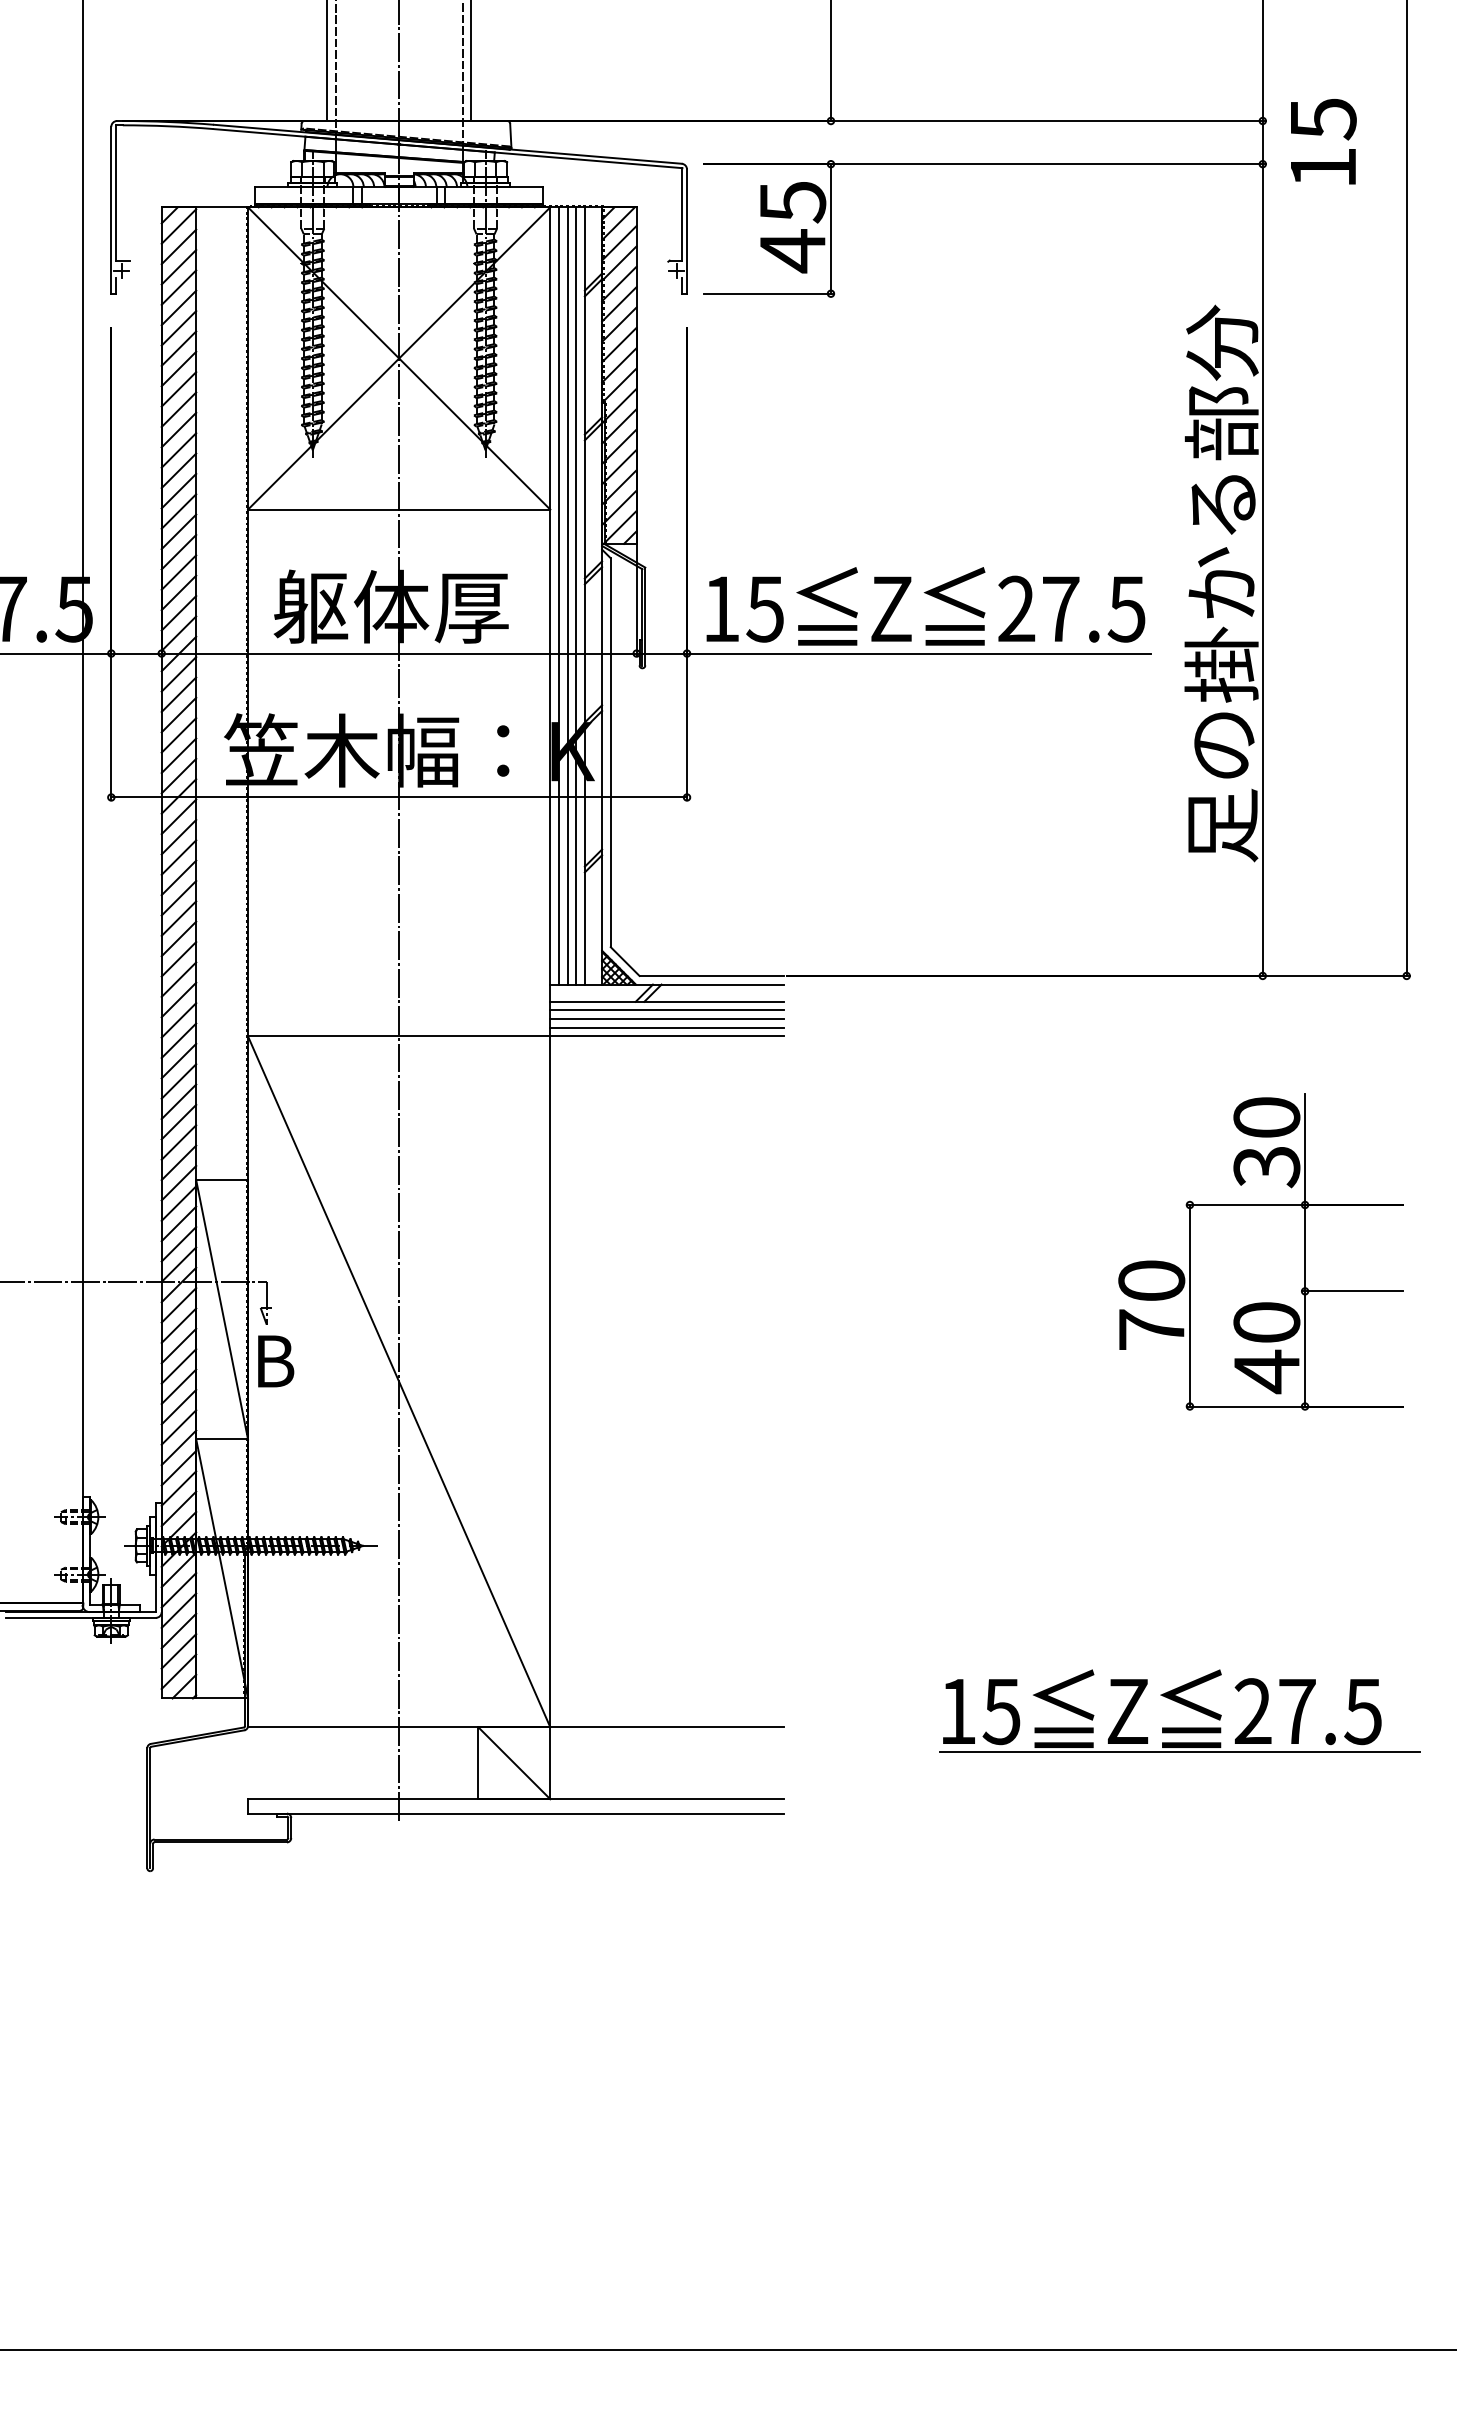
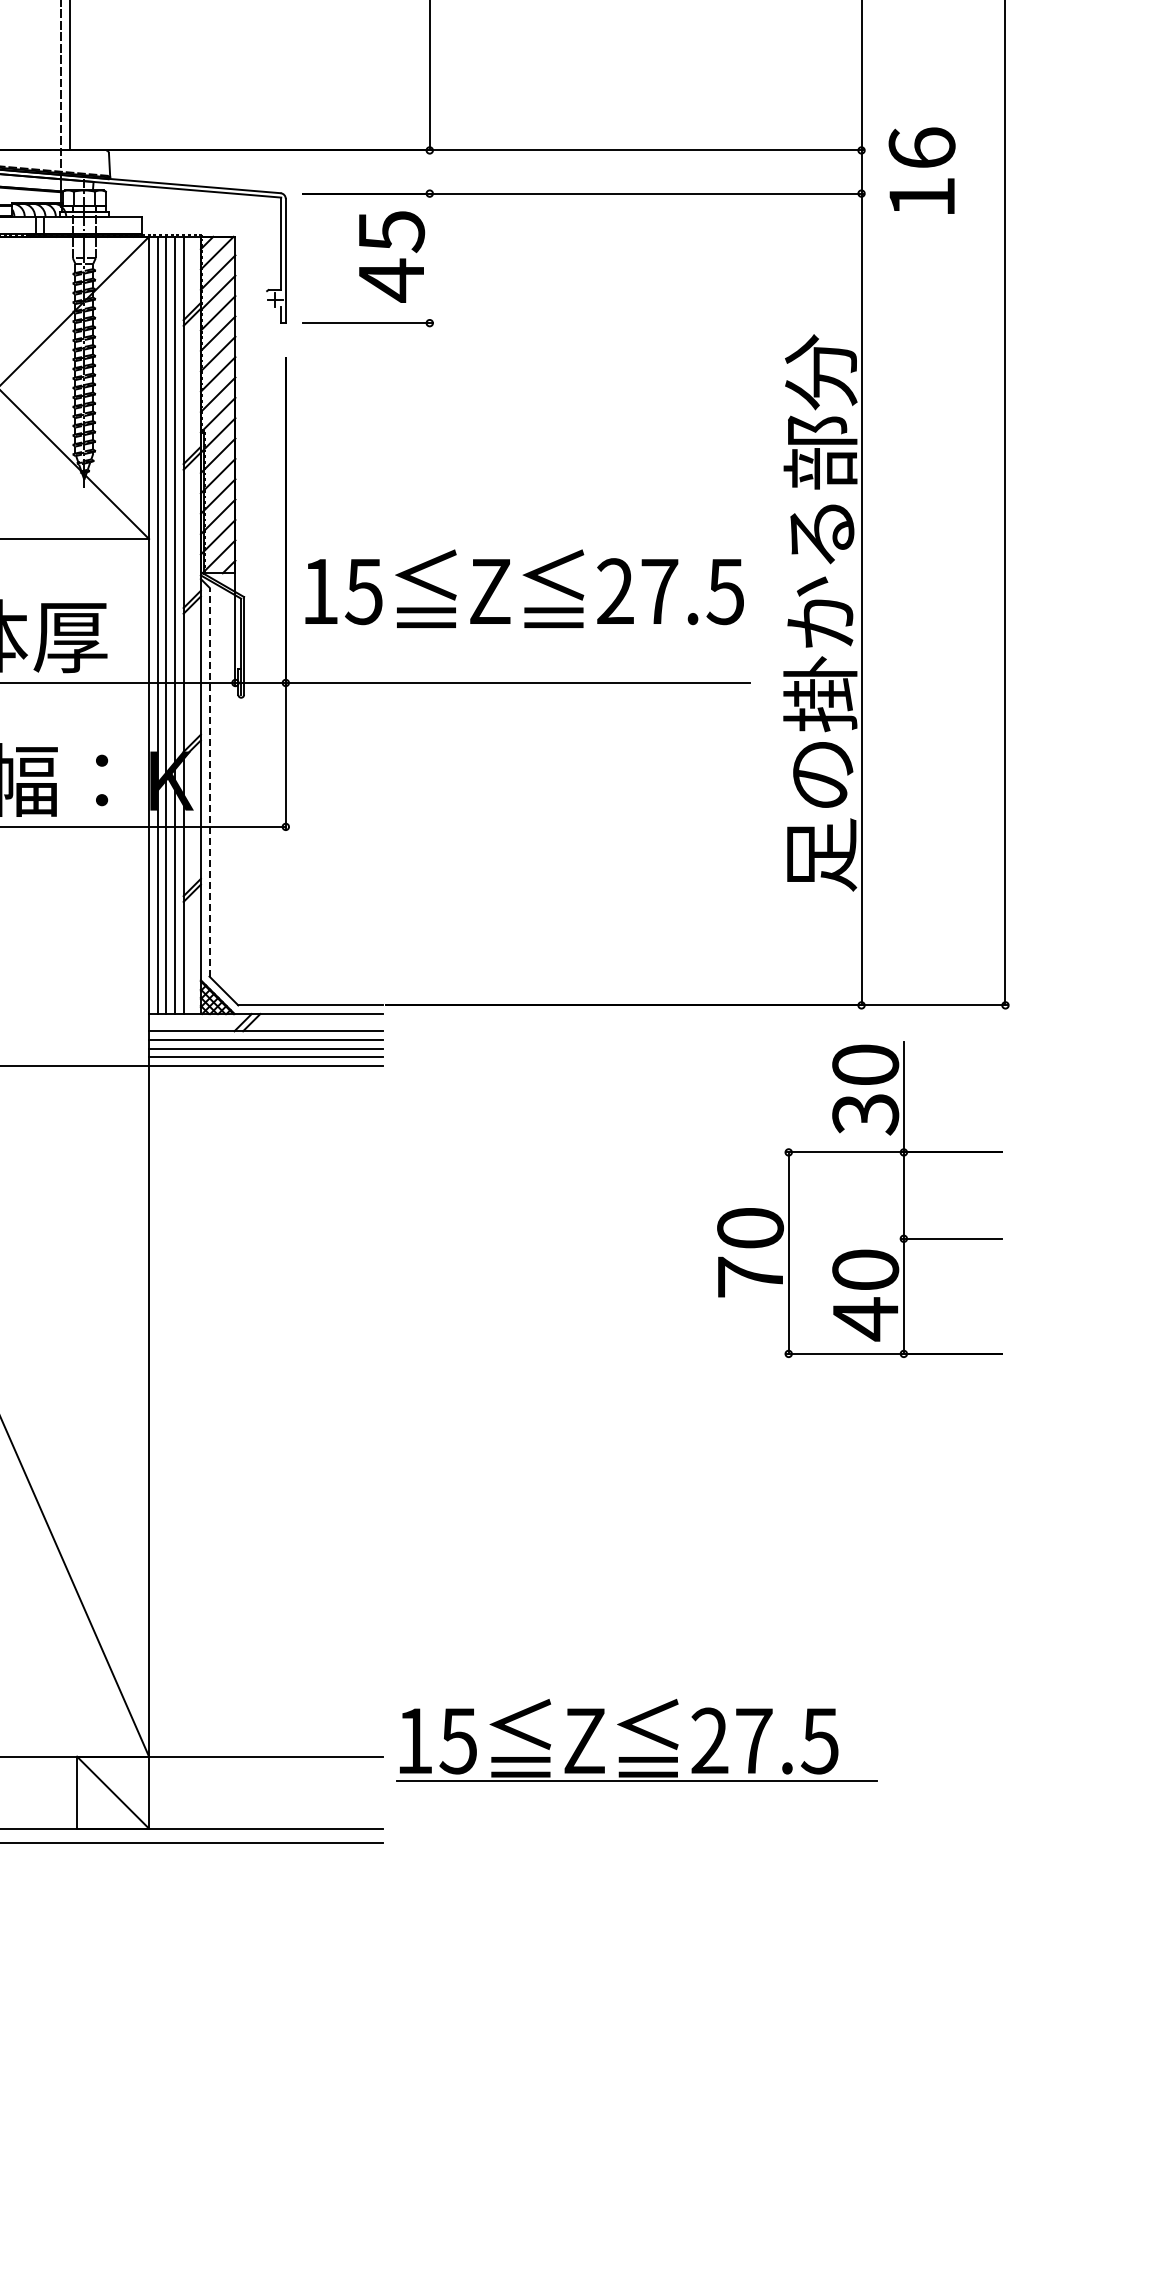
text: (1322, 119) -> (921, 148), 15 -> 16
line: (830, 228) -> (429, 257), removed
text: (925, 606) -> (524, 588), moved
line: (610, 752) -> (209, 781), solid -> dashed
part: (1260, 1251) -> (859, 1198), moved
part: (1181, 1704) -> (638, 1733), moved

